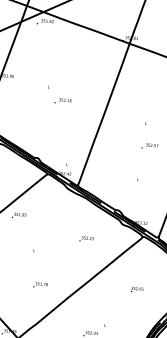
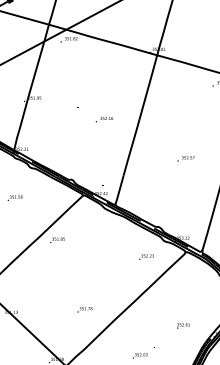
text: (62, 101) -> (103, 119), moved
text: (86, 238) -> (146, 256), moved
text: (137, 289) -> (183, 325), moved

